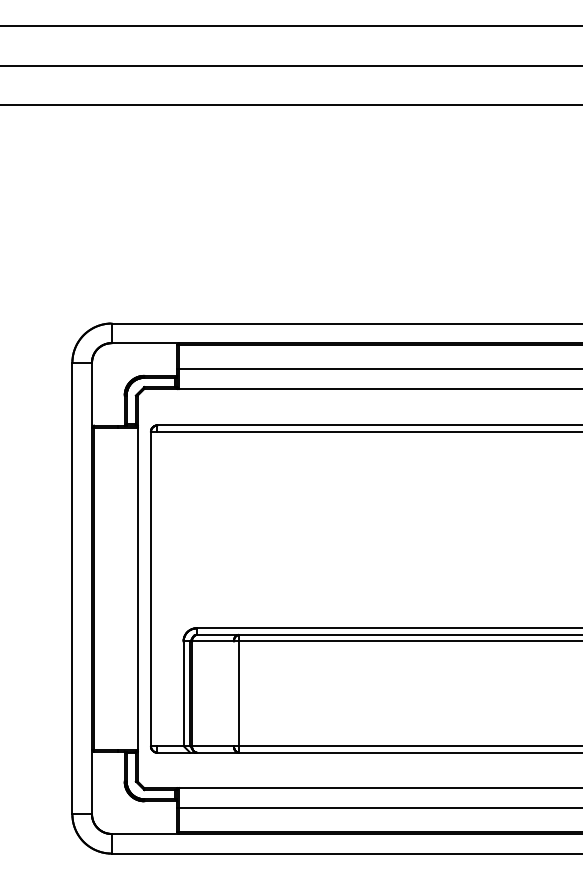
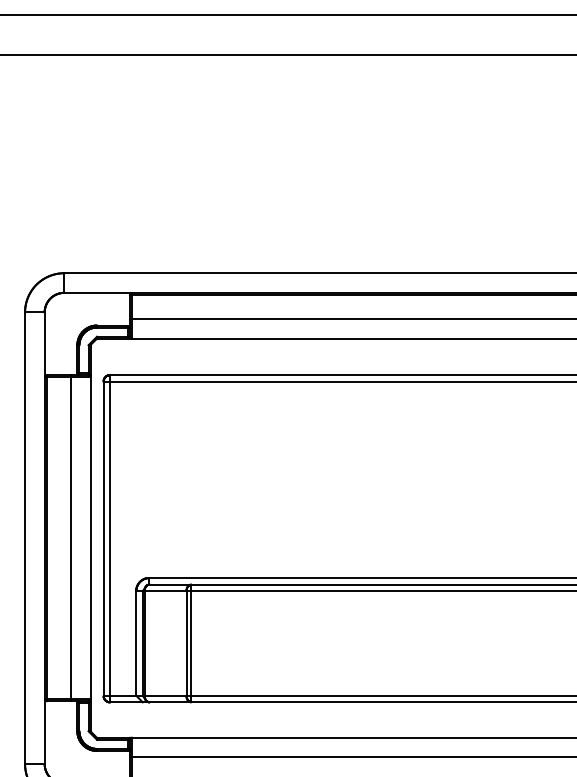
line: (118, 588) -> (71, 538), added
line: (157, 589) -> (110, 539), added
line: (234, 693) -> (187, 643), added

